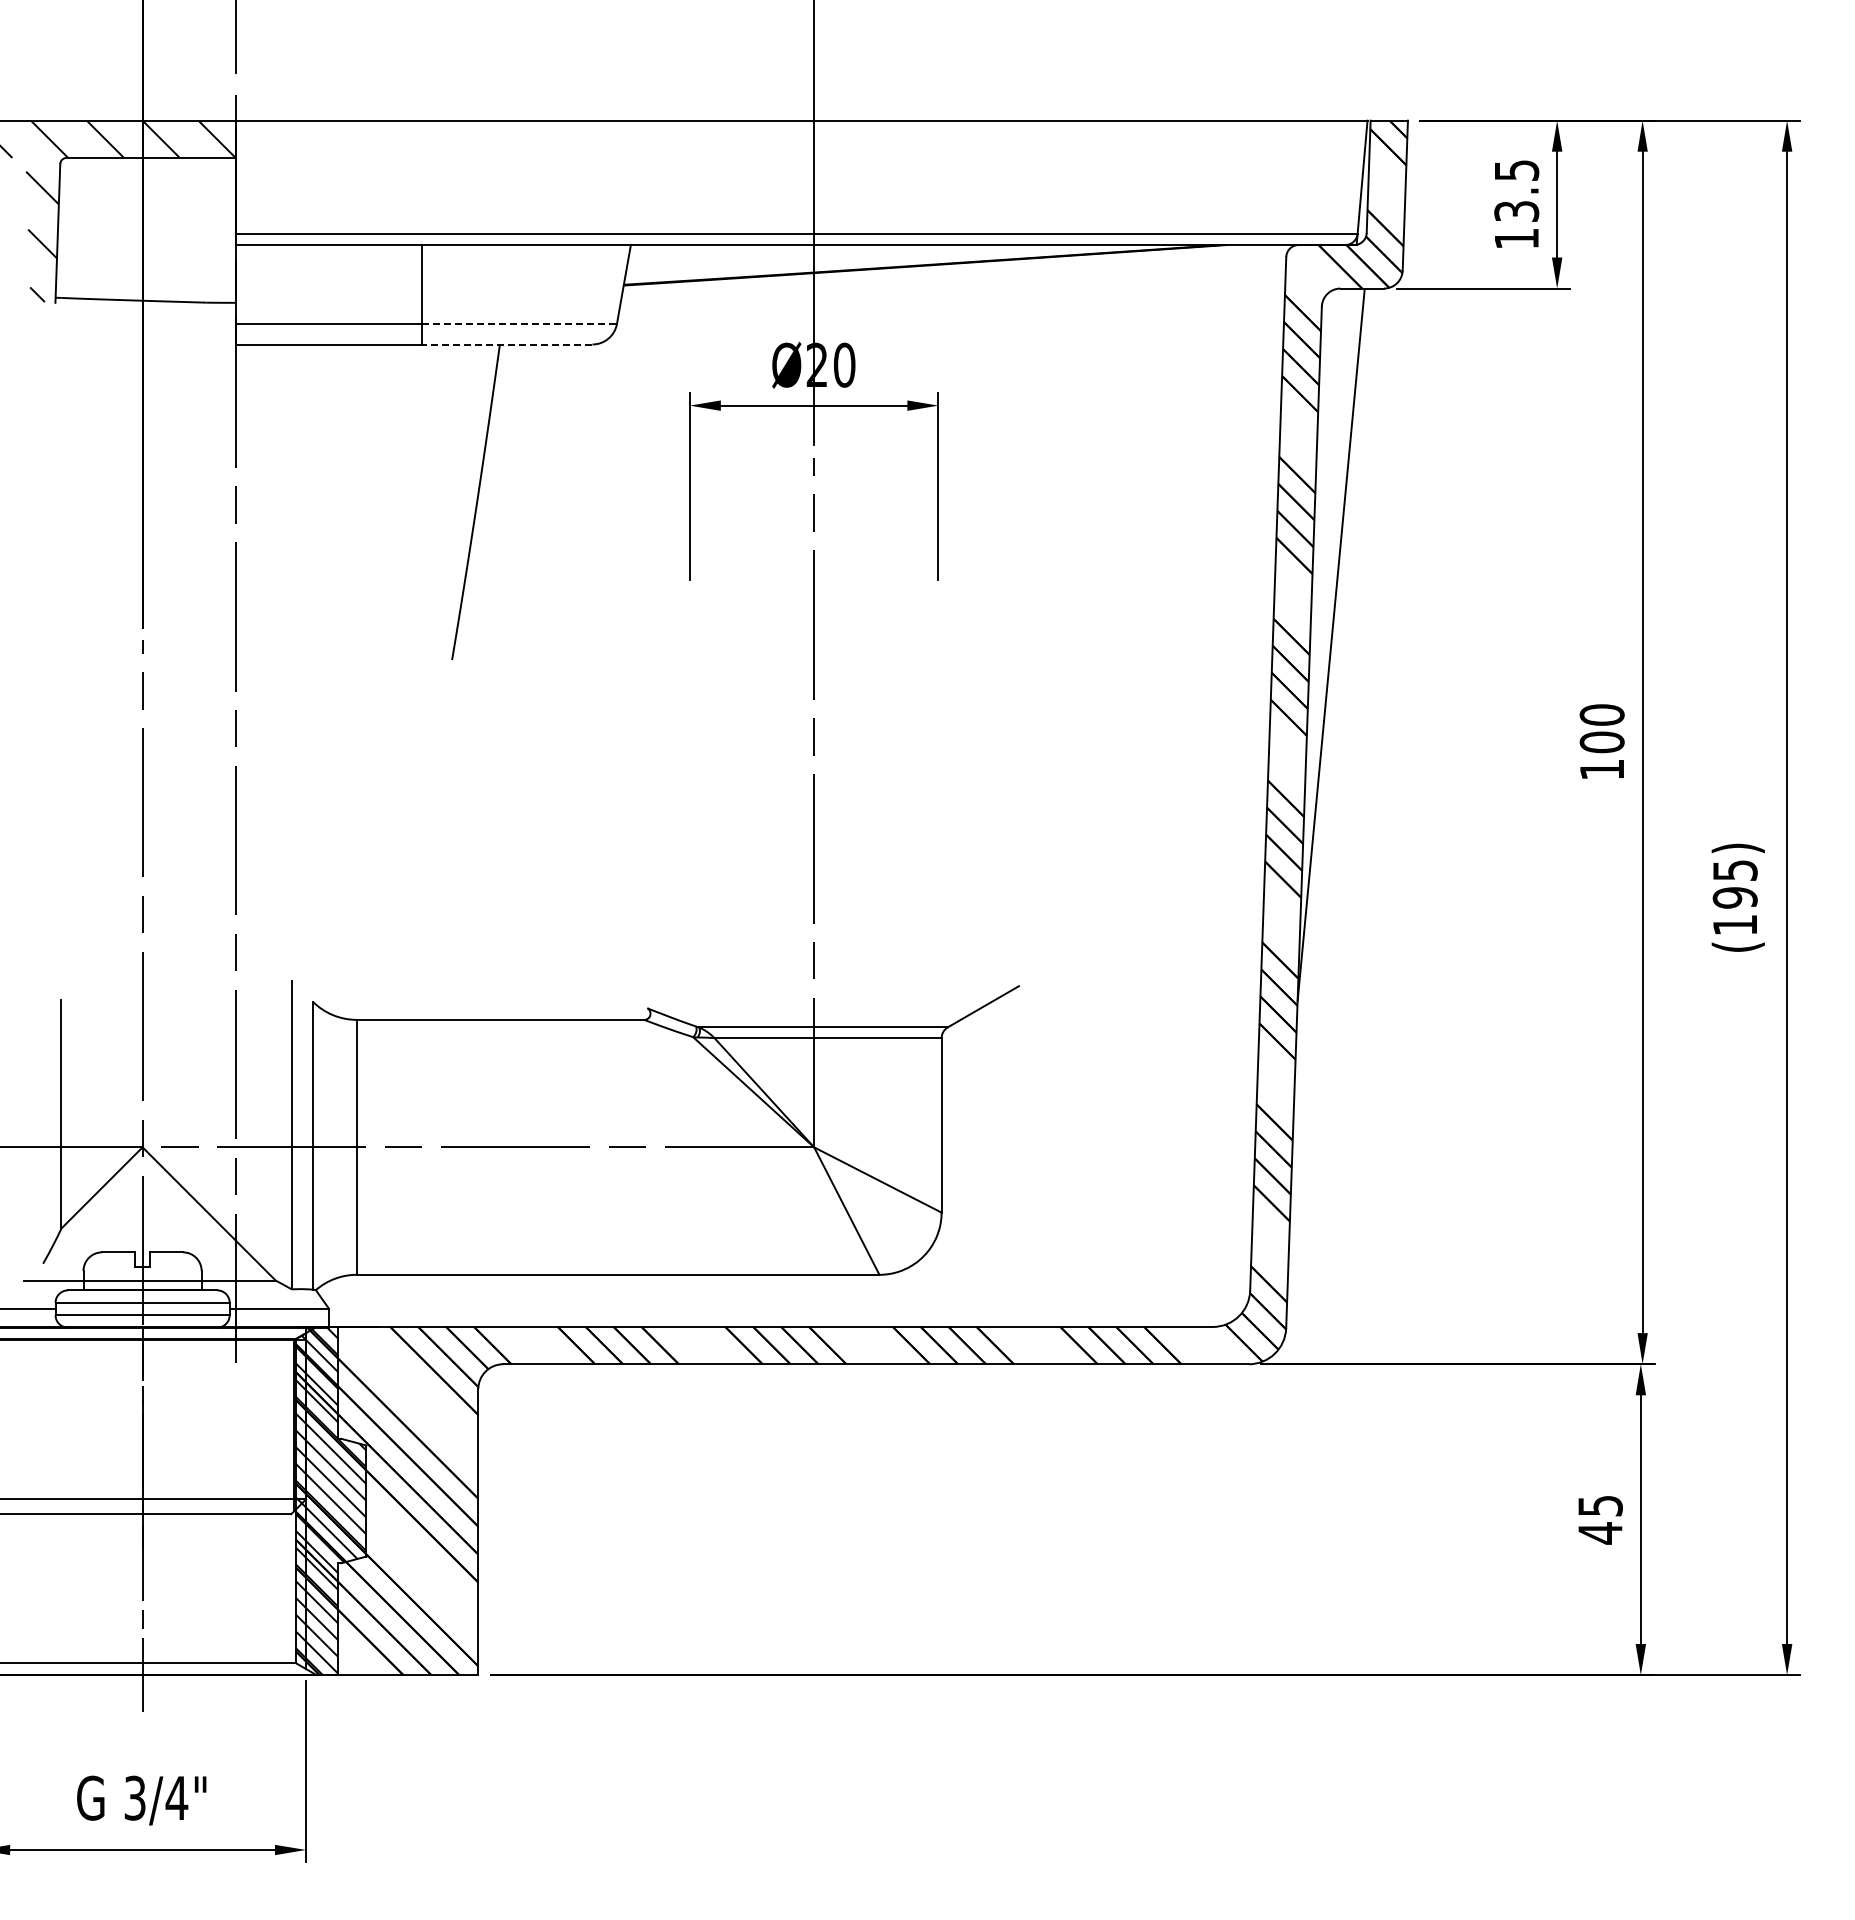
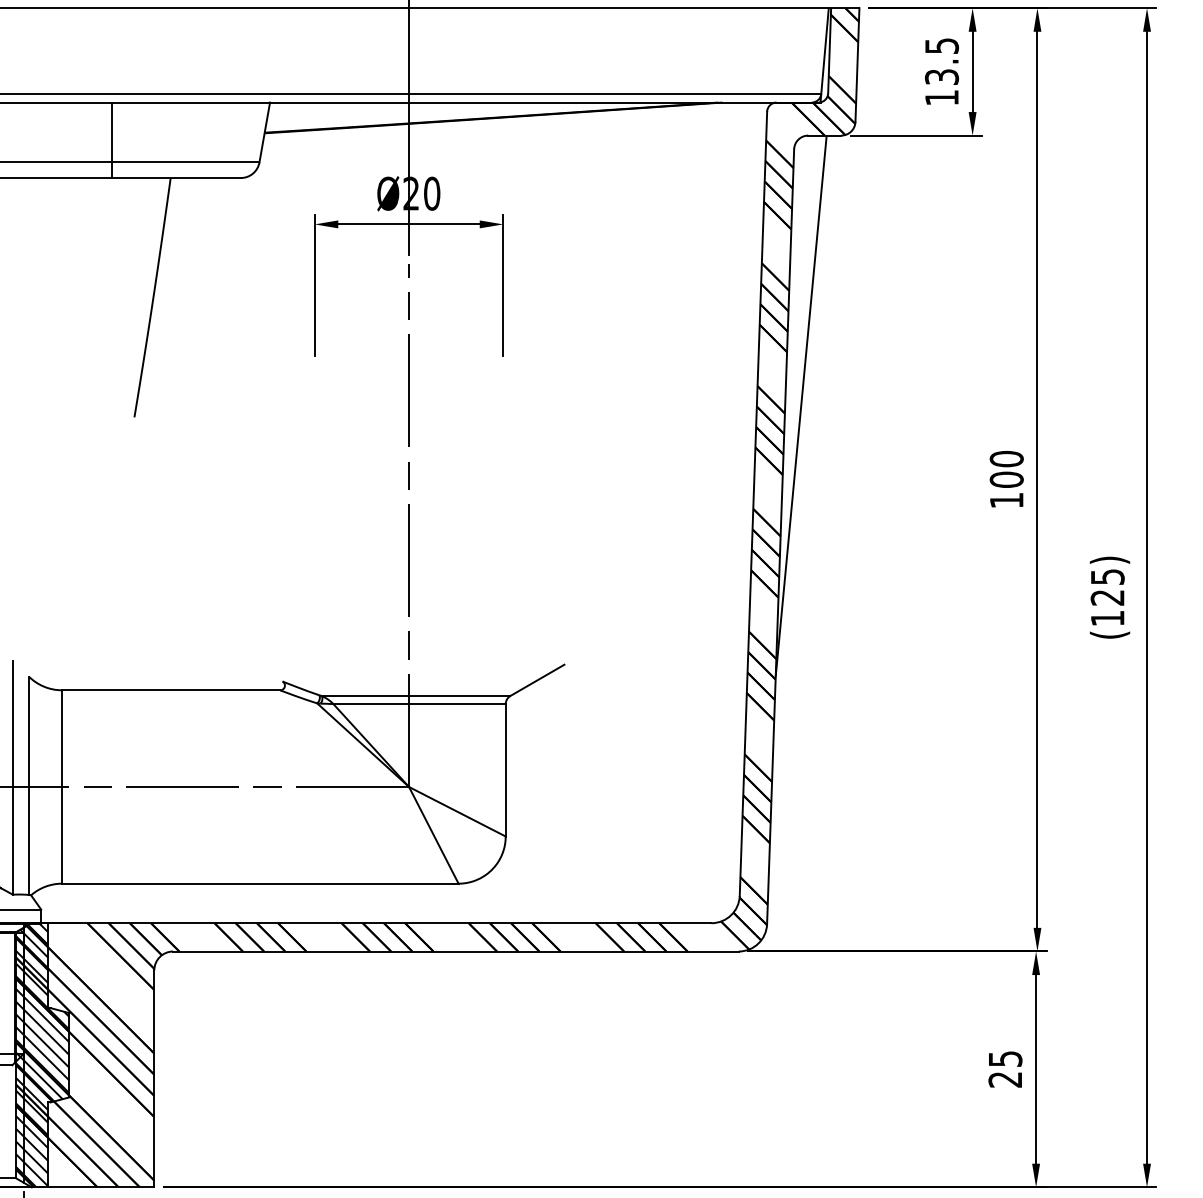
line: (520, 323) -> (186, 162), dashed -> solid
line: (506, 344) -> (175, 178), dashed -> solid
text: (1734, 897) -> (1107, 597), (195) -> (125)
text: (1600, 1533) -> (1005, 1079), 45 -> 25

